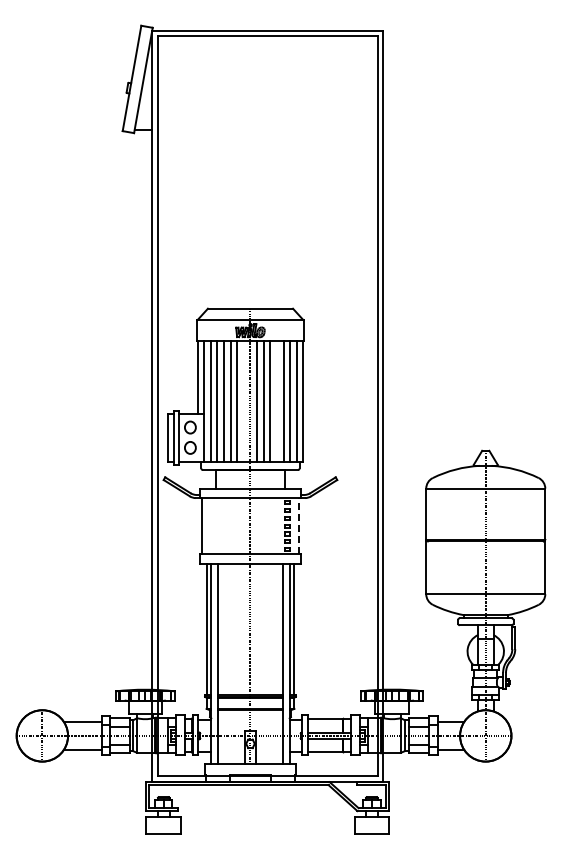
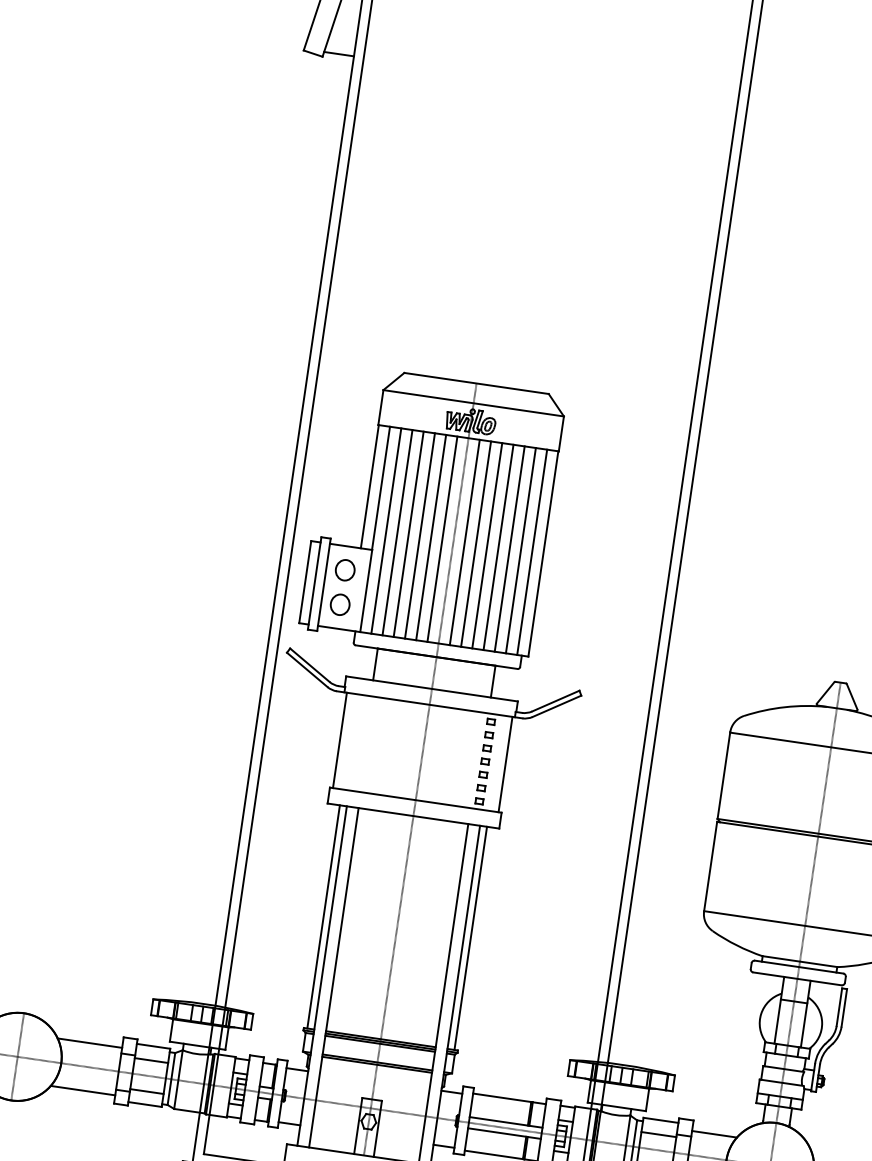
line: (243, 400) -> (441, 537), added
line: (276, 400) -> (497, 545), added
line: (299, 525) -> (506, 763), dashed -> solid

